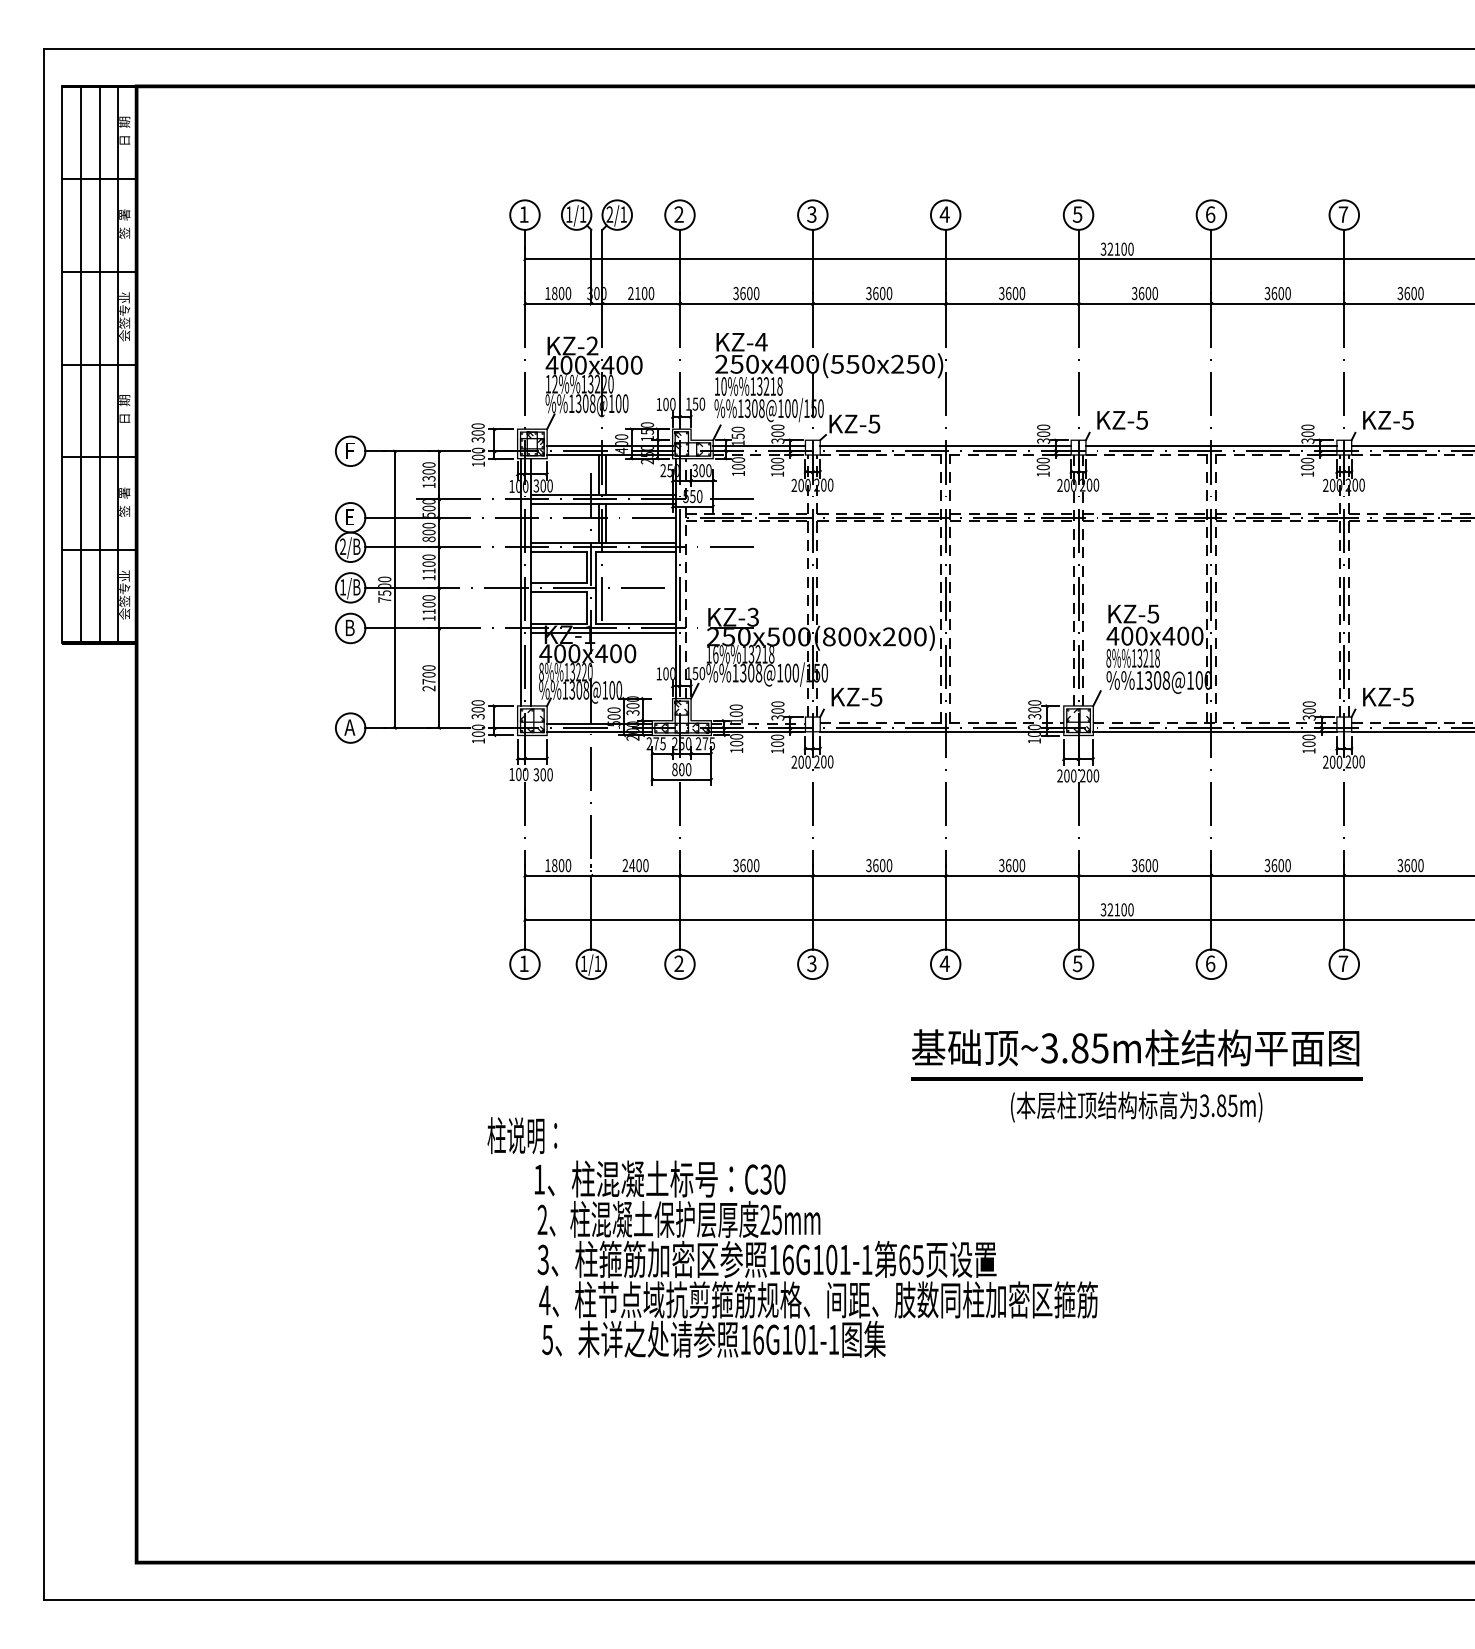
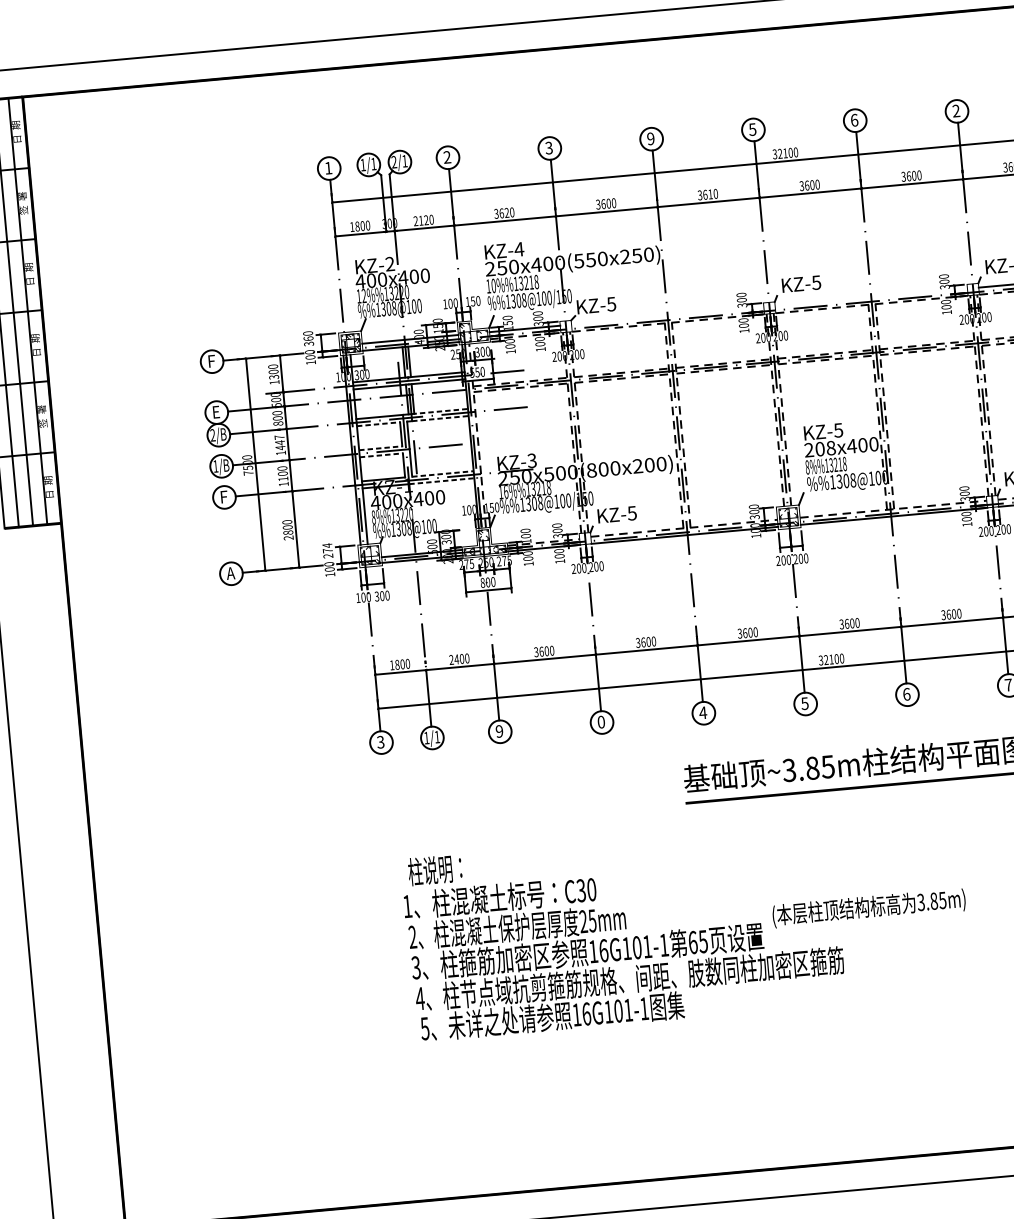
text: (944, 214) -> (650, 138), 4 -> 9
text: (1343, 214) -> (956, 110), 7 -> 2
text: (644, 293) -> (426, 220), 2100 -> 2120
text: (749, 293) -> (506, 212), 3600 -> 3620
text: (1015, 293) -> (710, 194), 3600 -> 3610
text: (124, 316) -> (29, 274), 会签专业 -> 日  期
text: (477, 432) -> (308, 338), 300 -> 360
line: (945, 445) -> (667, 315), removed
line: (1210, 445) -> (870, 297), removed
line: (639, 542) -> (439, 411), solid -> dashed
line: (559, 551) -> (379, 423), solid -> dashed
line: (639, 551) -> (440, 418), solid -> dashed
text: (428, 564) -> (279, 442), 1100 -> 1447
line: (559, 583) -> (381, 448), solid -> dashed
line: (559, 592) -> (382, 455), solid -> dashed
text: (124, 594) -> (48, 487), 会签专业 -> 日  期
line: (636, 623) -> (443, 473), solid -> dashed
text: (349, 627) -> (223, 496), B -> F
line: (634, 633) -> (442, 481), solid -> dashed
text: (1126, 635) -> (819, 448), 400x400 -> 208x400
text: (428, 681) -> (287, 532), 2700 -> 2800
text: (477, 709) -> (327, 550), 300 -> 274
text: (523, 963) -> (380, 742), 1 -> 3
text: (811, 963) -> (600, 722), 3 -> 0
text: (678, 964) -> (499, 732), 2 -> 9
text: (1136, 1106) -> (868, 907), moved
text: (522, 1135) -> (435, 869), moved

